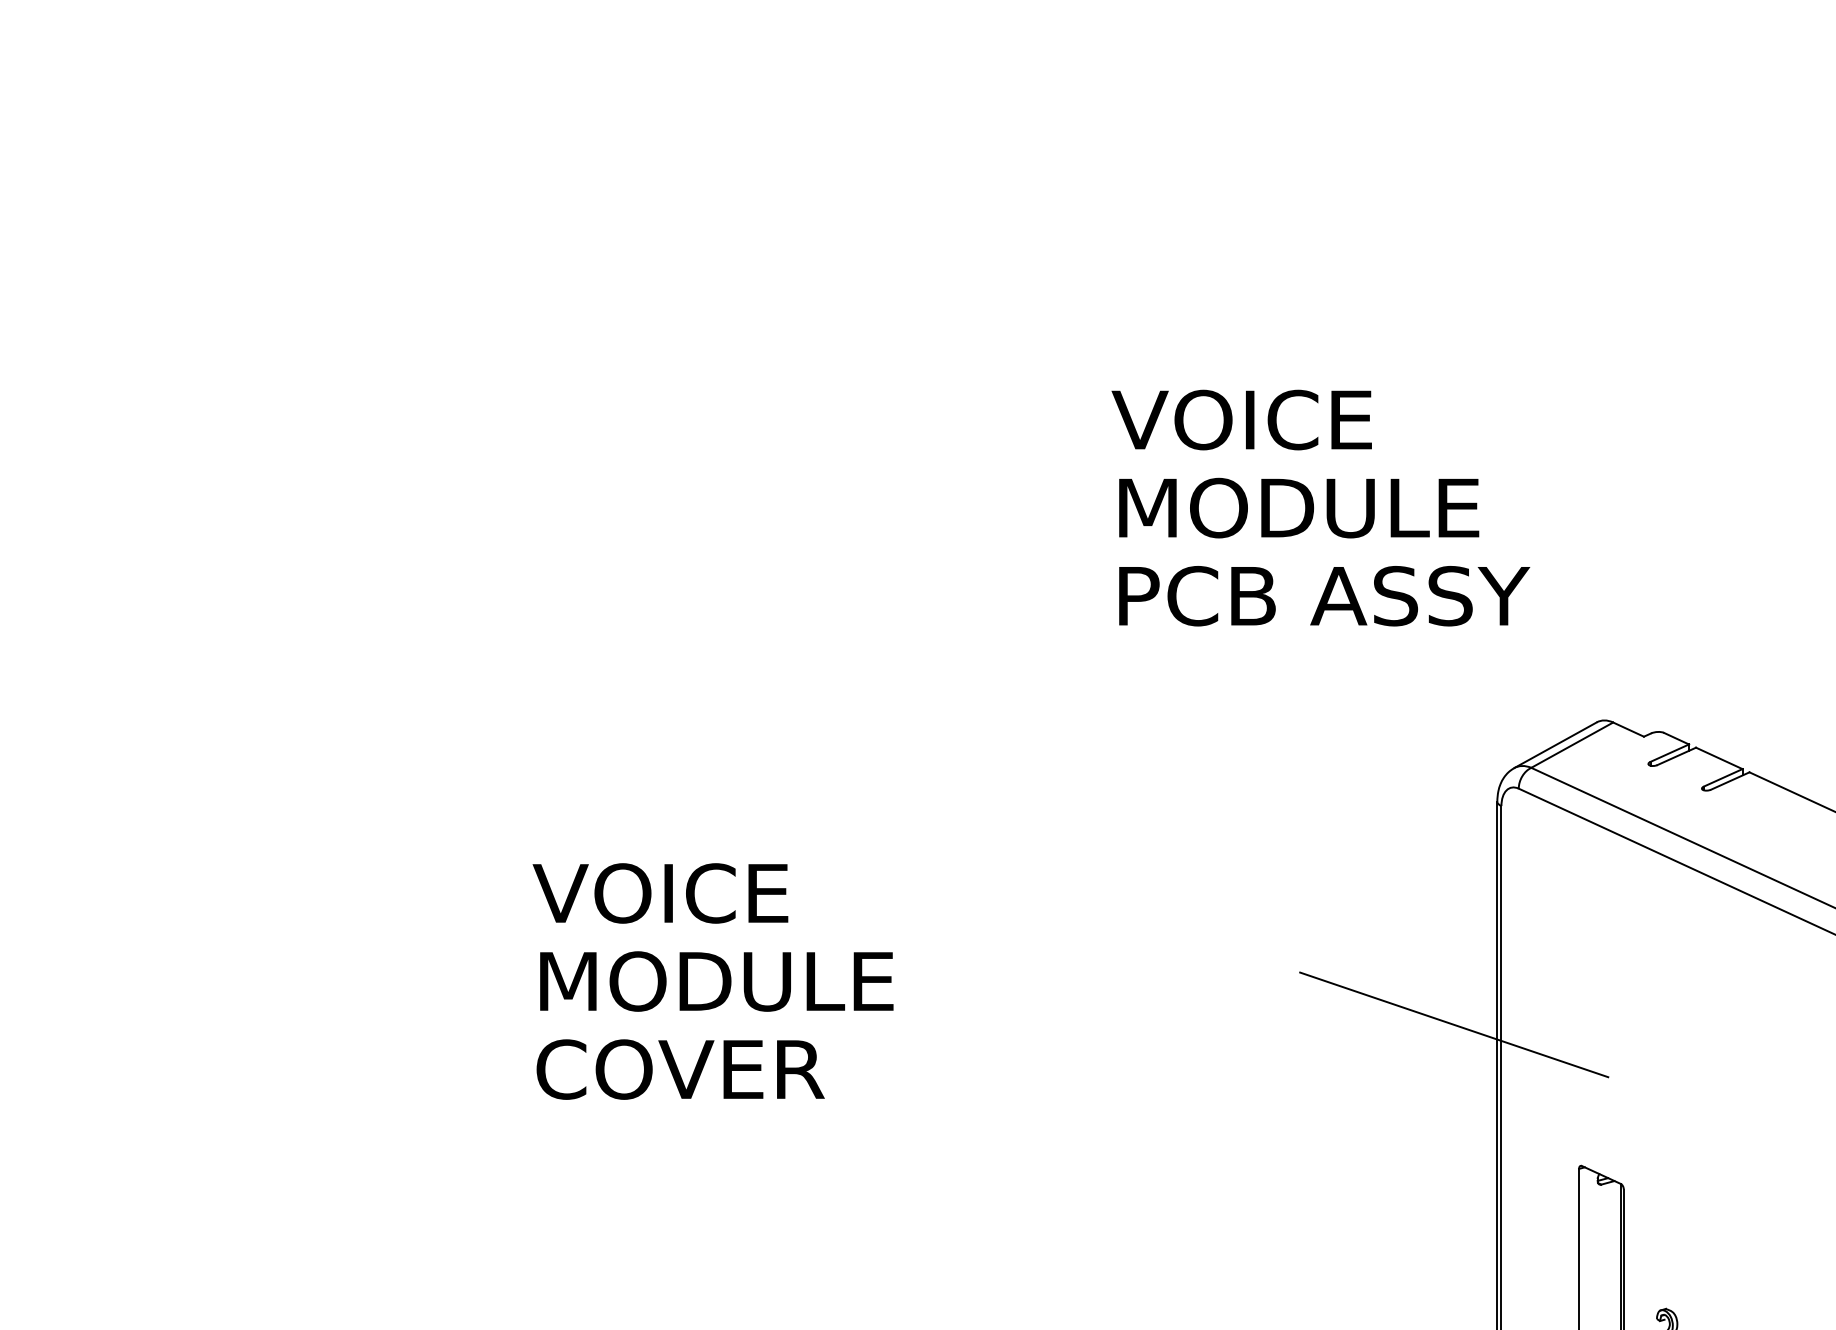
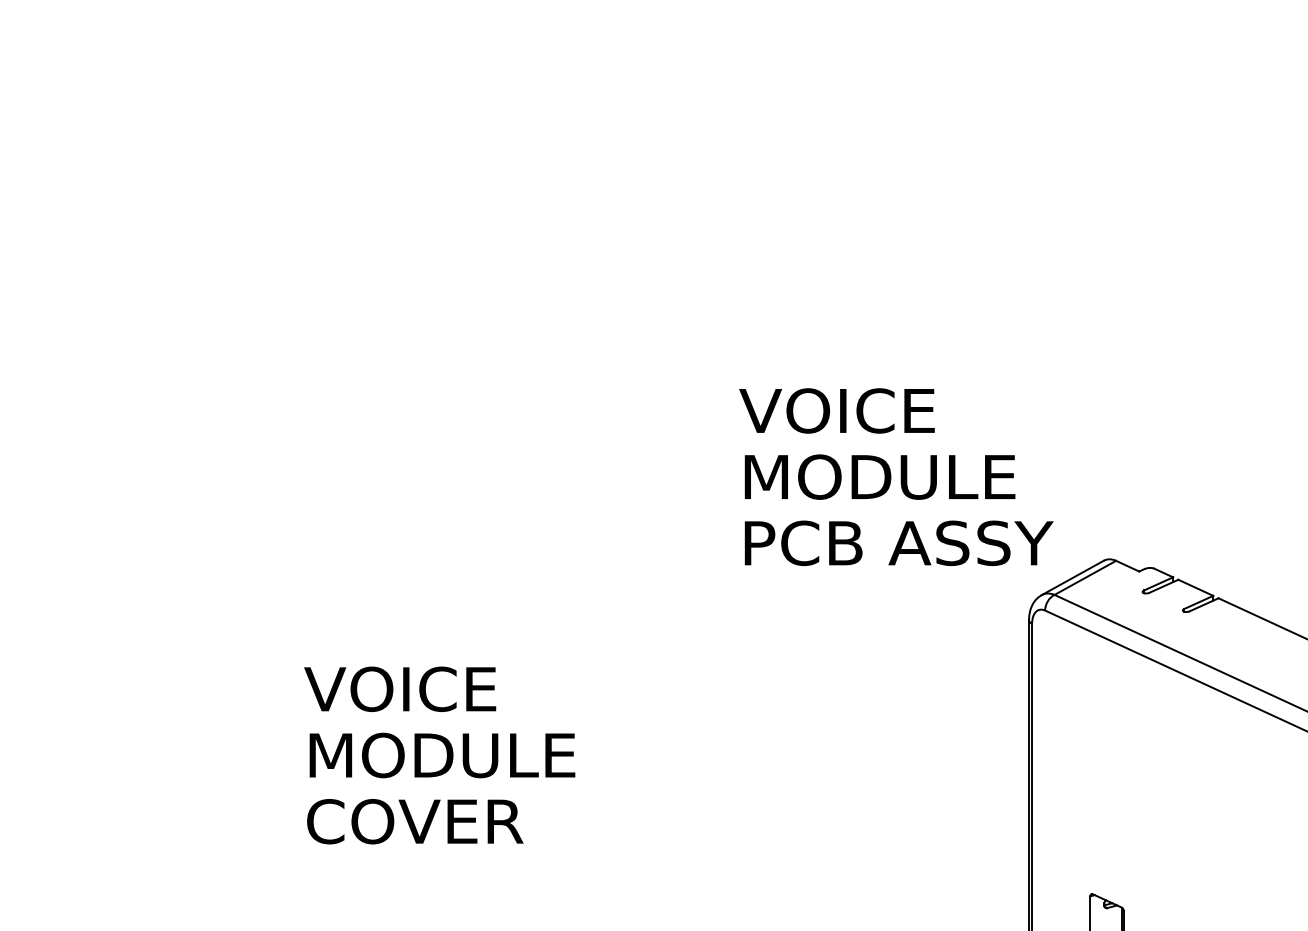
text: (1320, 507) -> (896, 476), moved
line: (1454, 1024) -> (996, 787), removed

